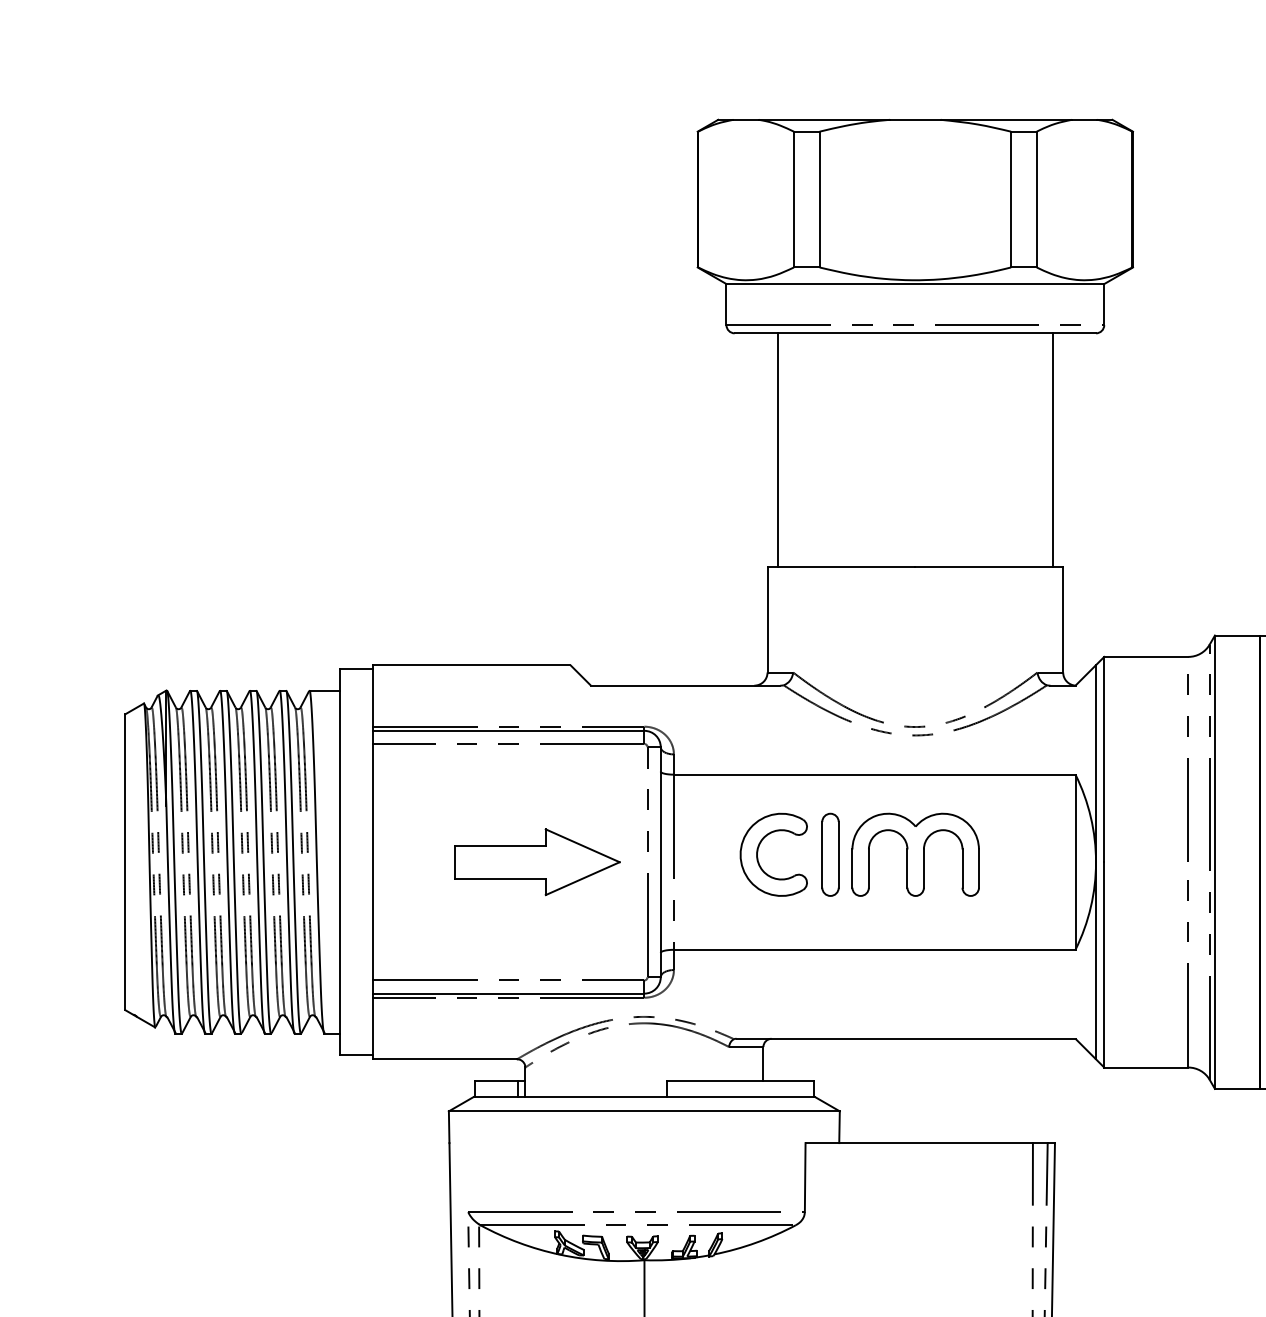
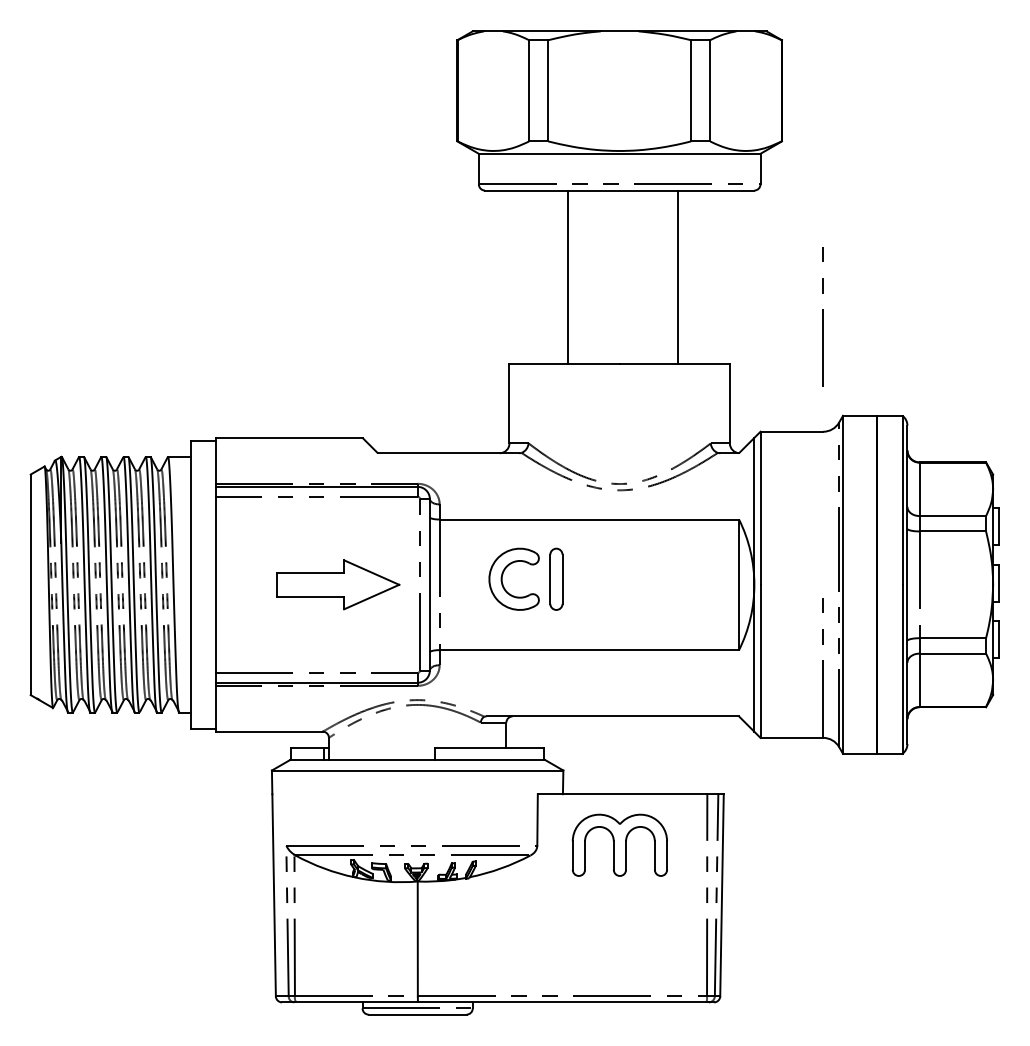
line: (778, 449) -> (568, 277), moved
line: (1051, 449) -> (677, 277), moved
line: (1187, 767) -> (822, 316), moved
part: (915, 853) -> (619, 844), moved

